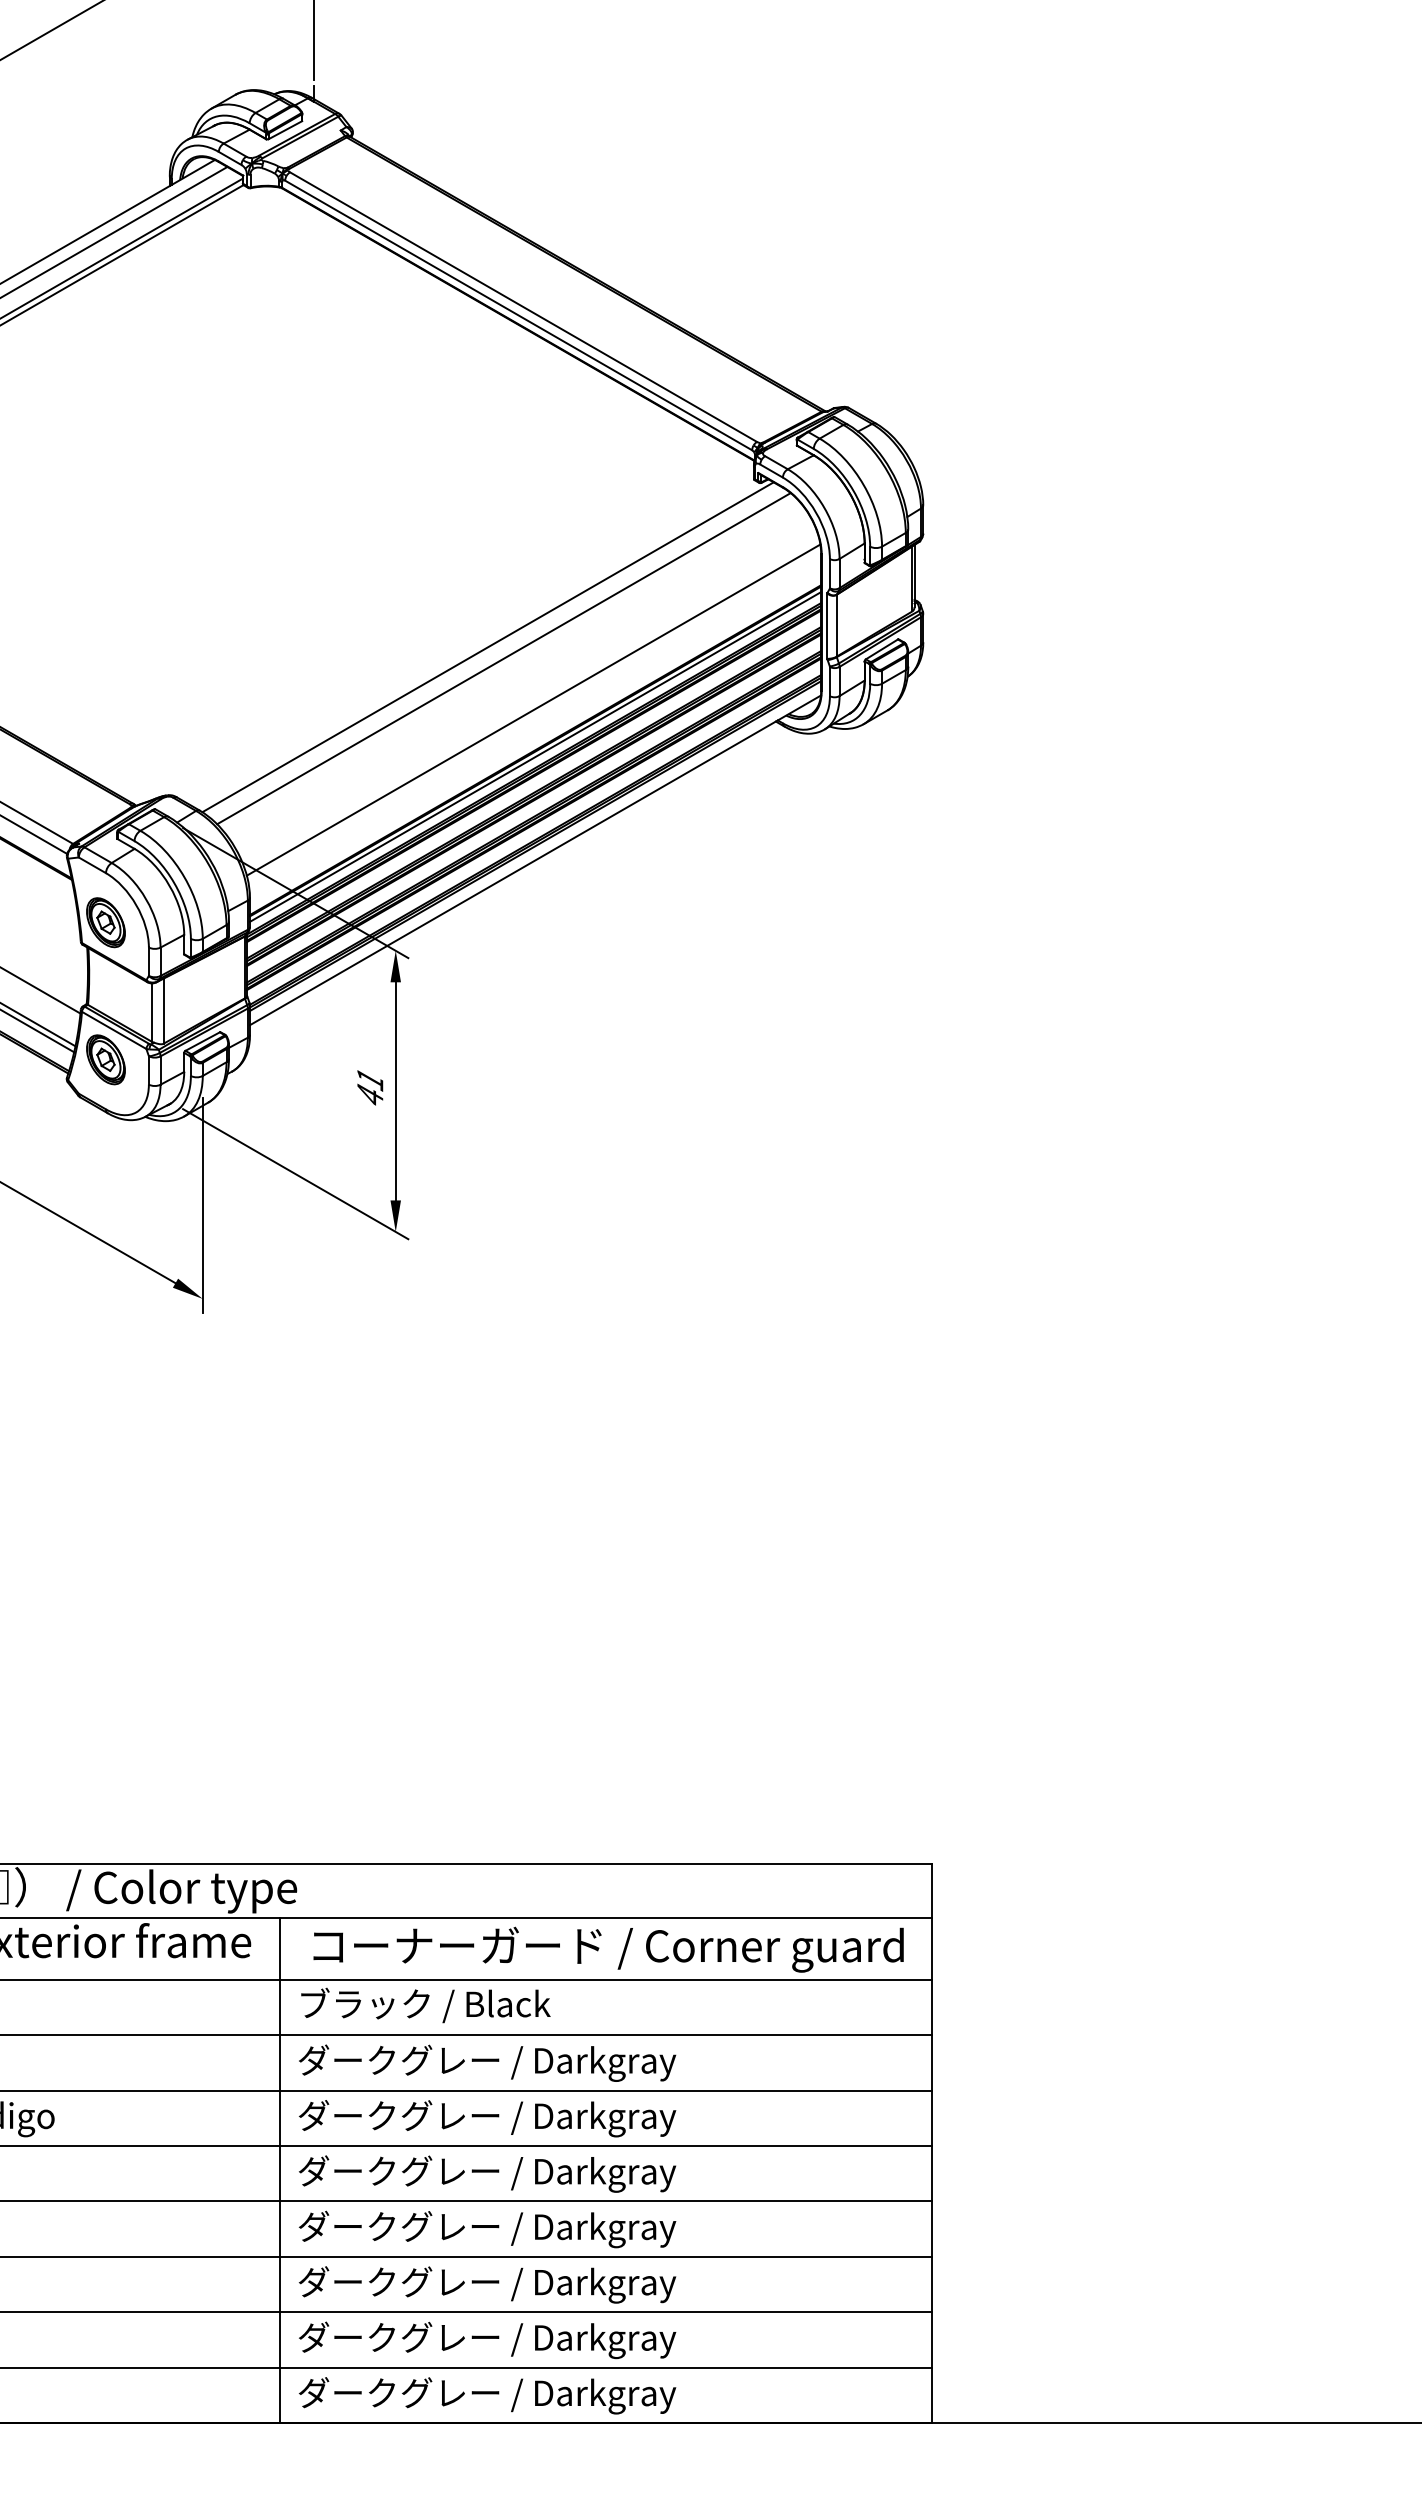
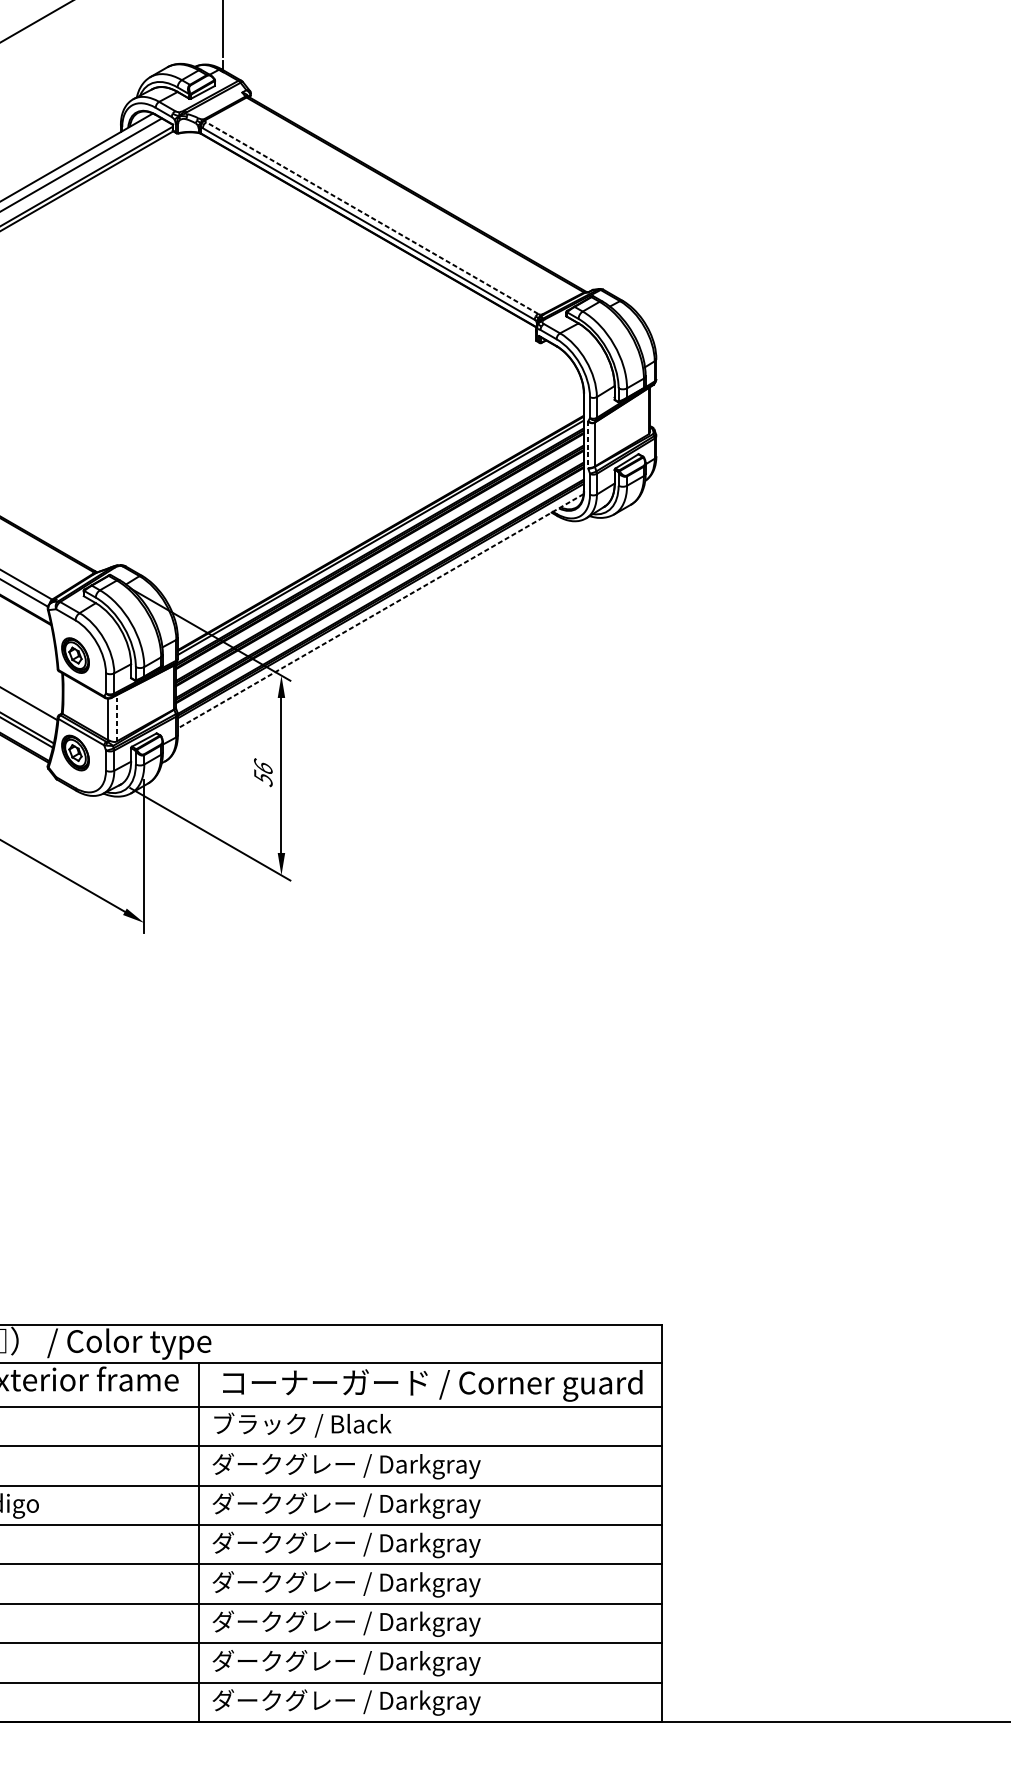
line: (523, 307) -> (372, 218), solid -> dashed
line: (826, 626) -> (587, 445), solid -> dashed
line: (487, 647) -> (346, 460), removed
line: (503, 658) -> (358, 467), removed
line: (533, 709) -> (379, 504), removed
line: (535, 860) -> (380, 611), solid -> dashed
line: (163, 1011) -> (116, 718), solid -> dashed
text: (370, 1087) -> (263, 772), 41 -> 56

